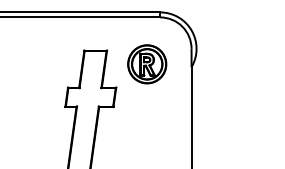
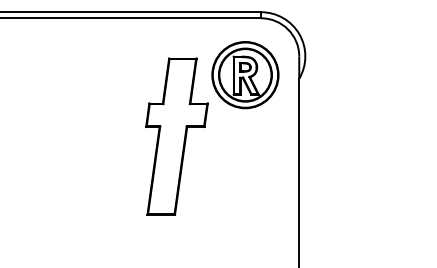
part: (147, 64) -> (245, 75), size x1.43

